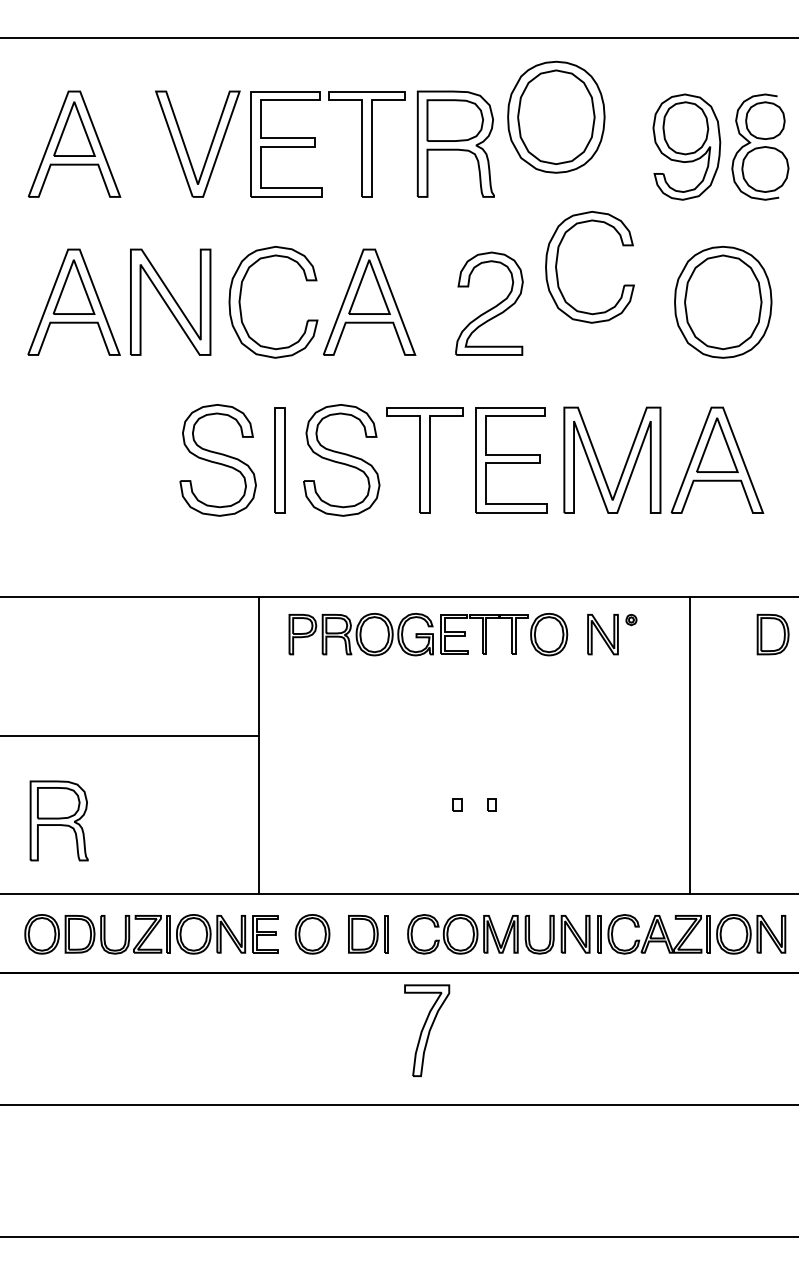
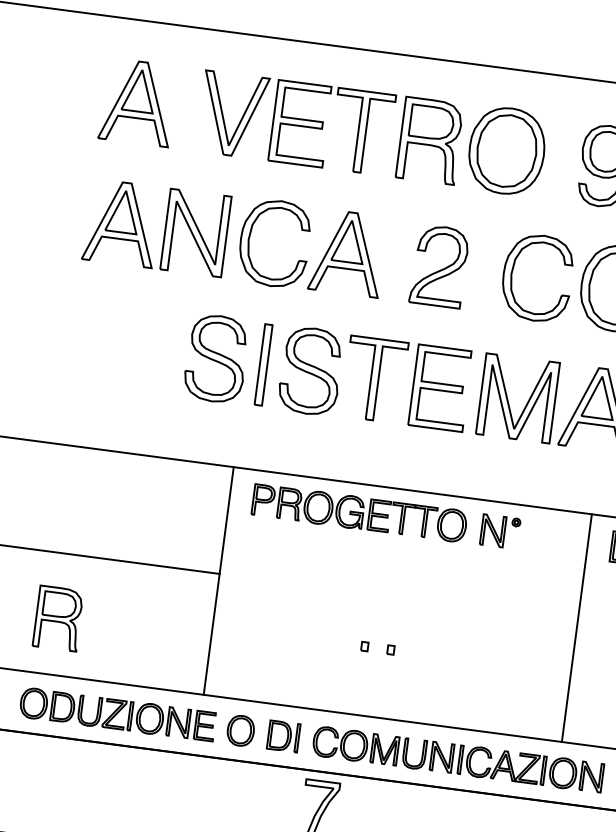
part: (556, 116) -> (507, 150), moved
part: (557, 268) -> (512, 275), moved
line: (689, 745) -> (576, 628), moved

